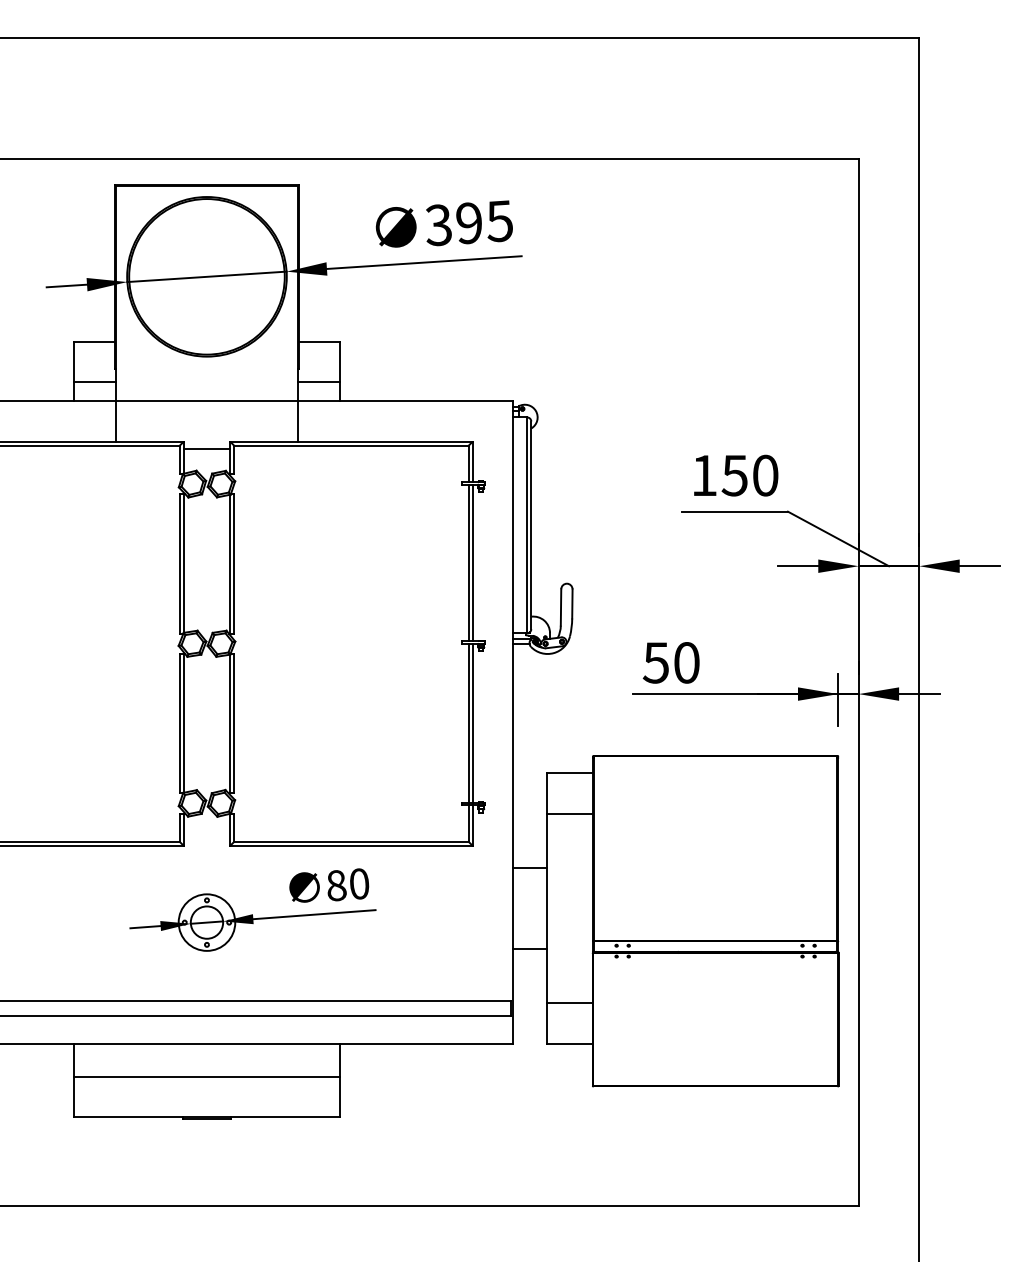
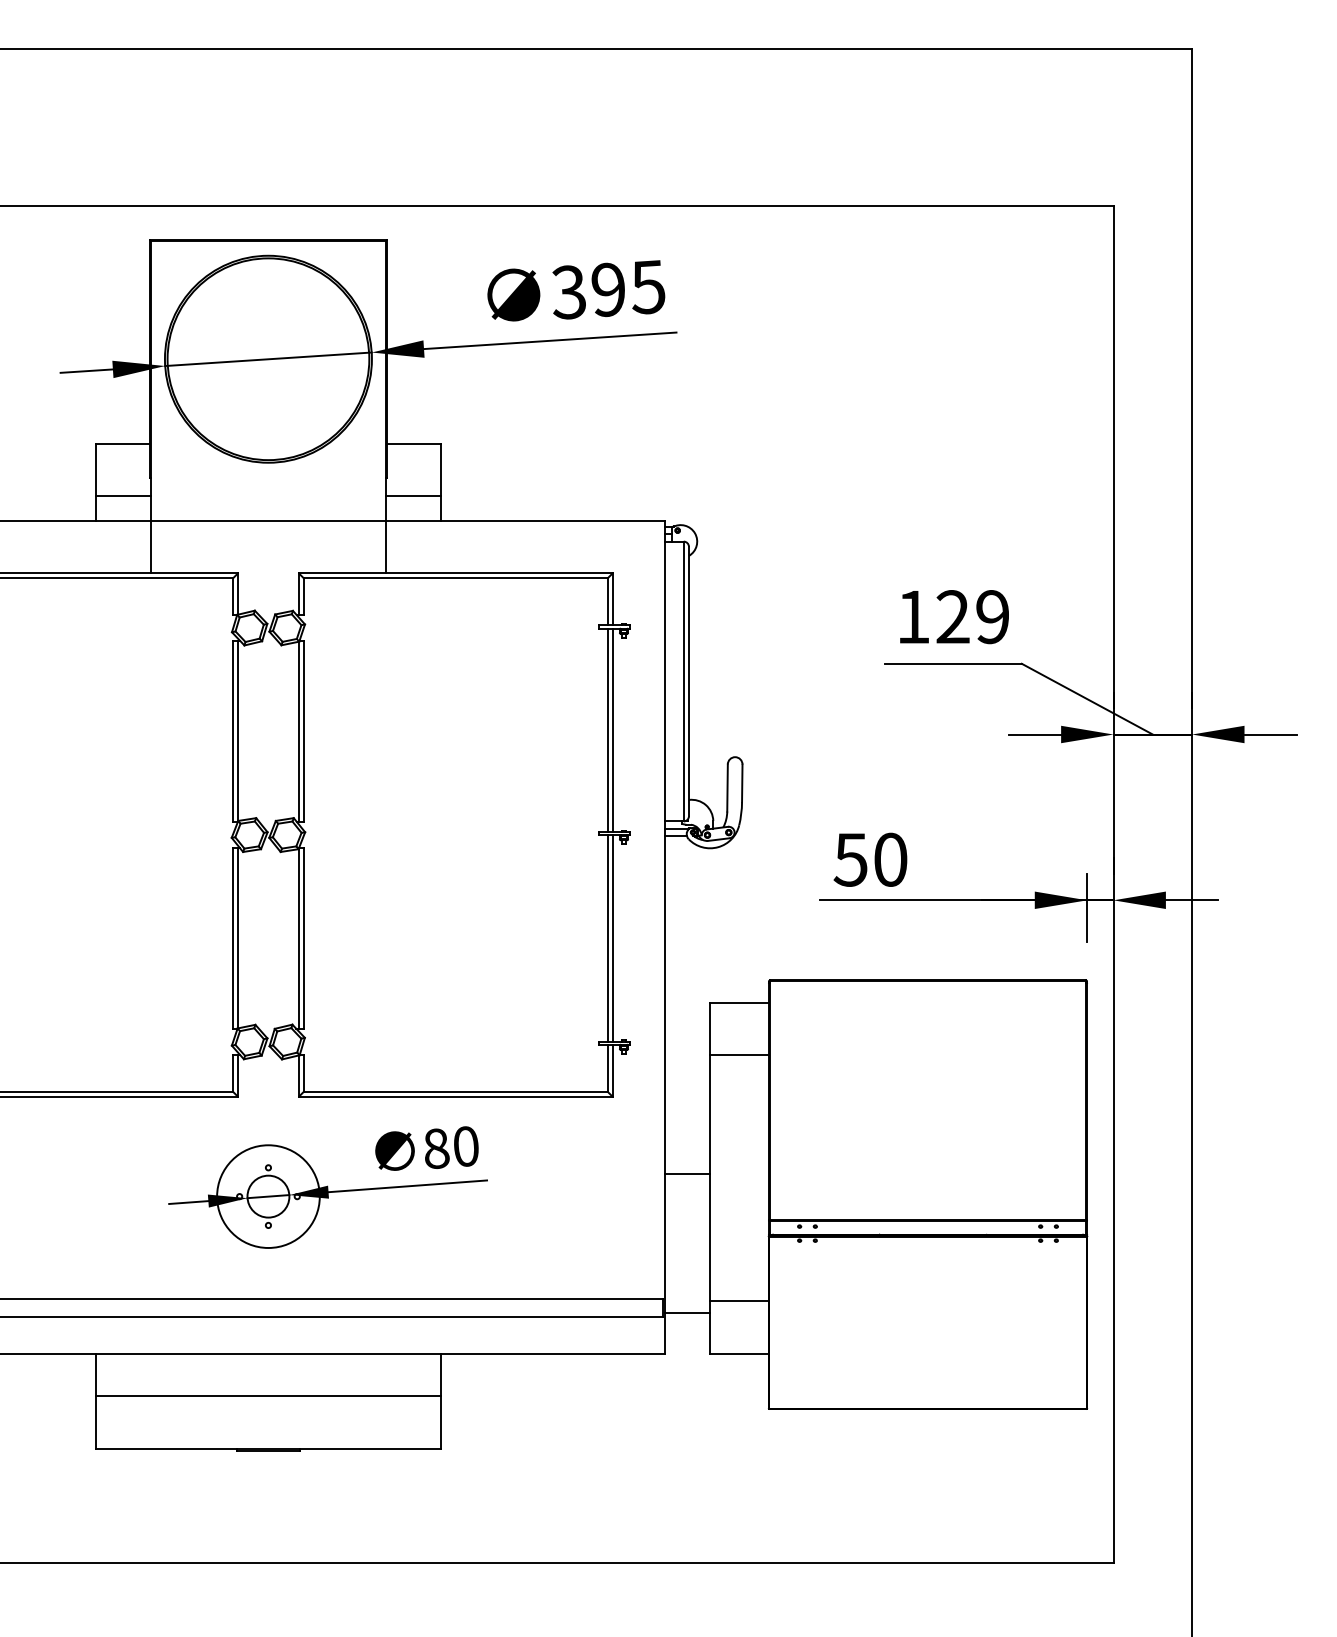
line: (207, 448) -> (268, 581), removed
text: (749, 475) -> (972, 617), 150 -> 129
line: (530, 867) -> (687, 1173), moved
circle: (207, 922) -> (268, 1196), size x1.4
line: (530, 948) -> (687, 1312), moved

